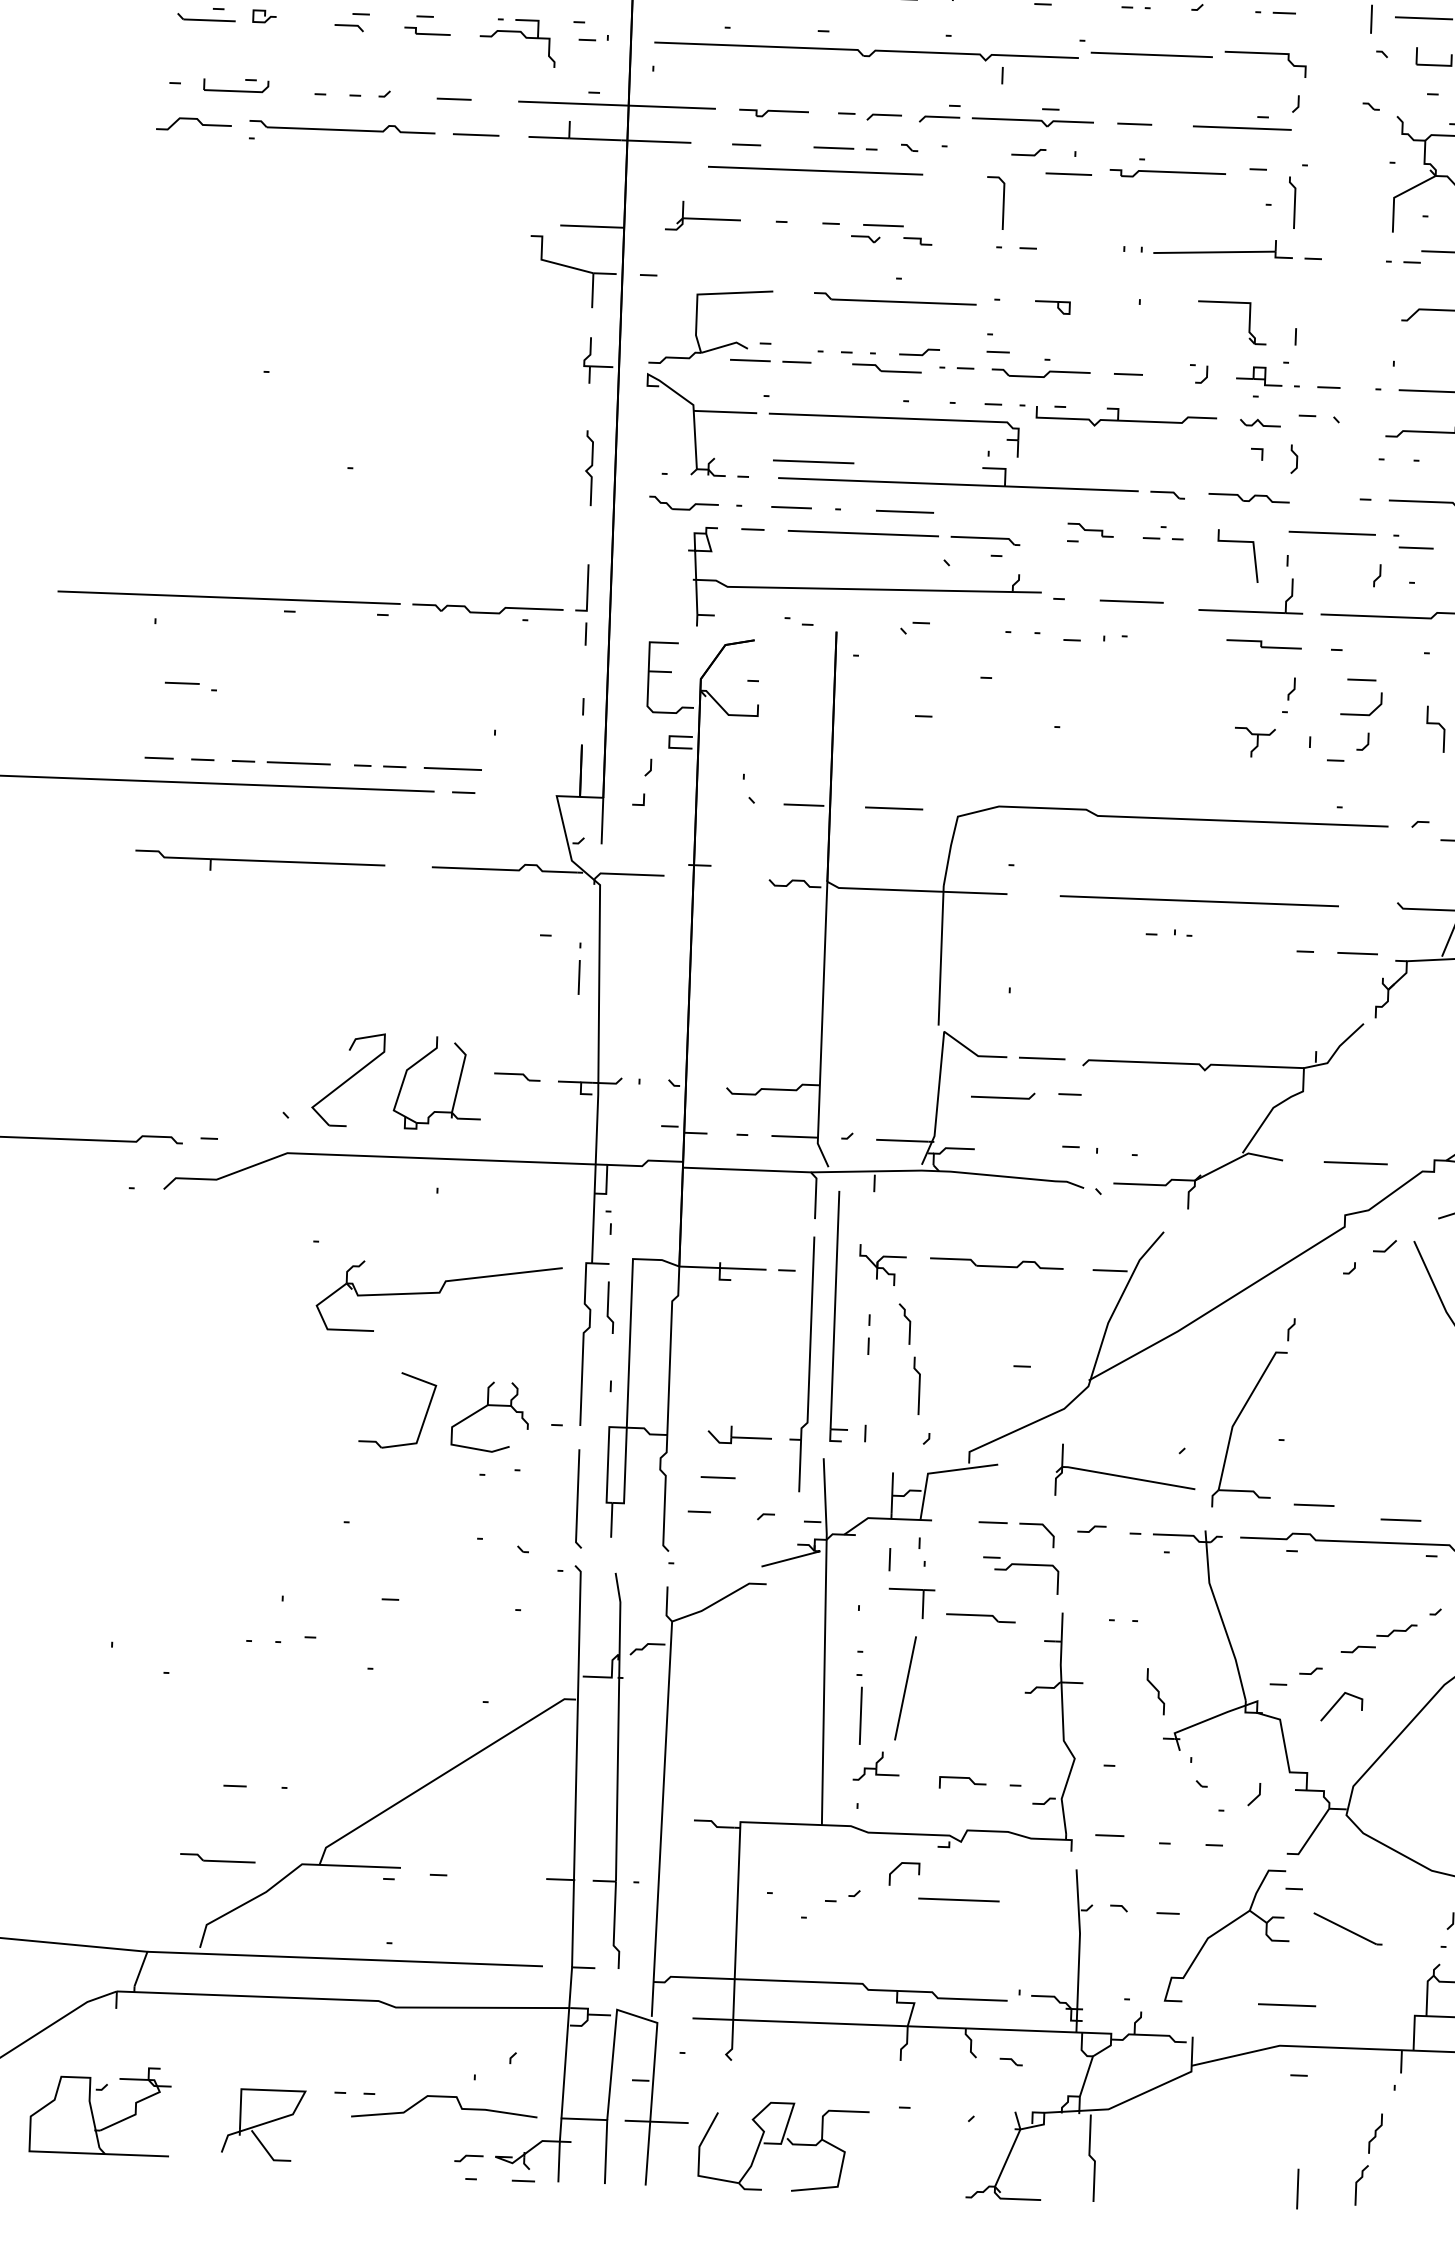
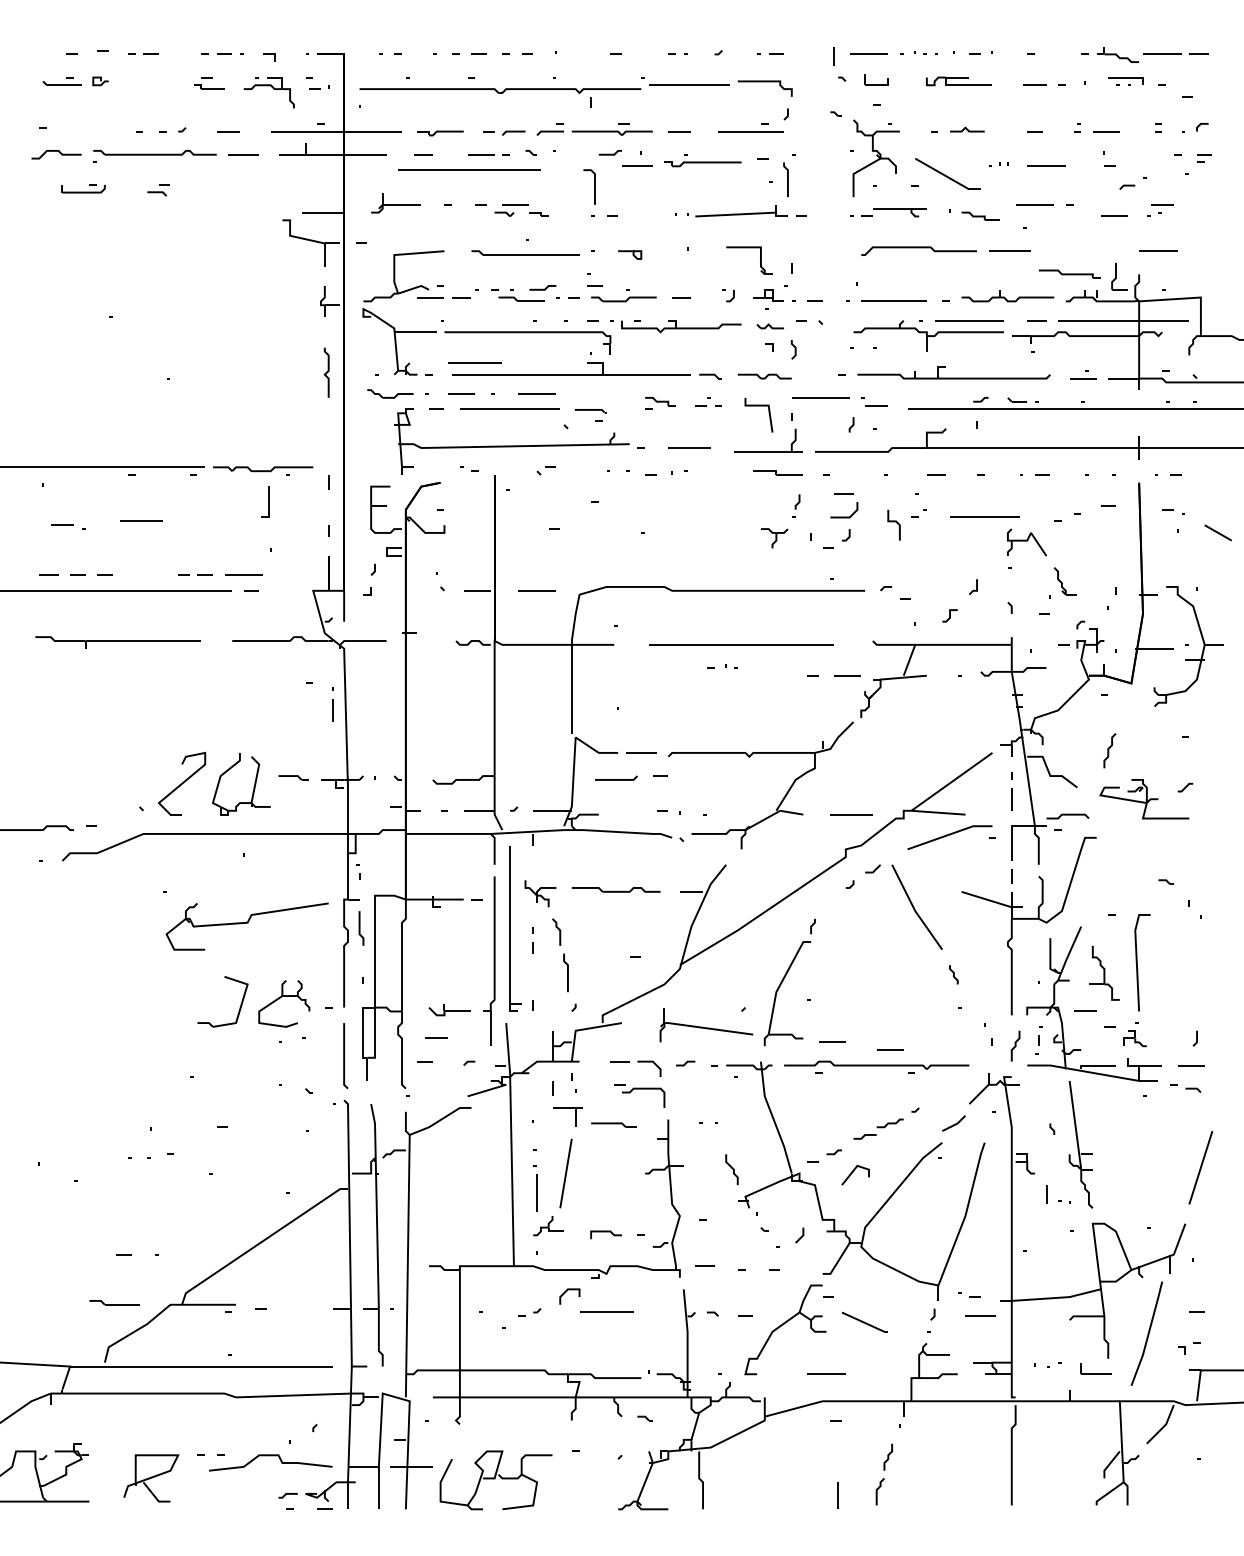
part: (351, 22) -> (158, 190), moved
part: (236, 85) -> (83, 188), moved
part: (984, 539) -> (590, 410), size x0.7
line: (587, 586) -> (268, 501), moved
line: (298, 762) -> (141, 520), moved

